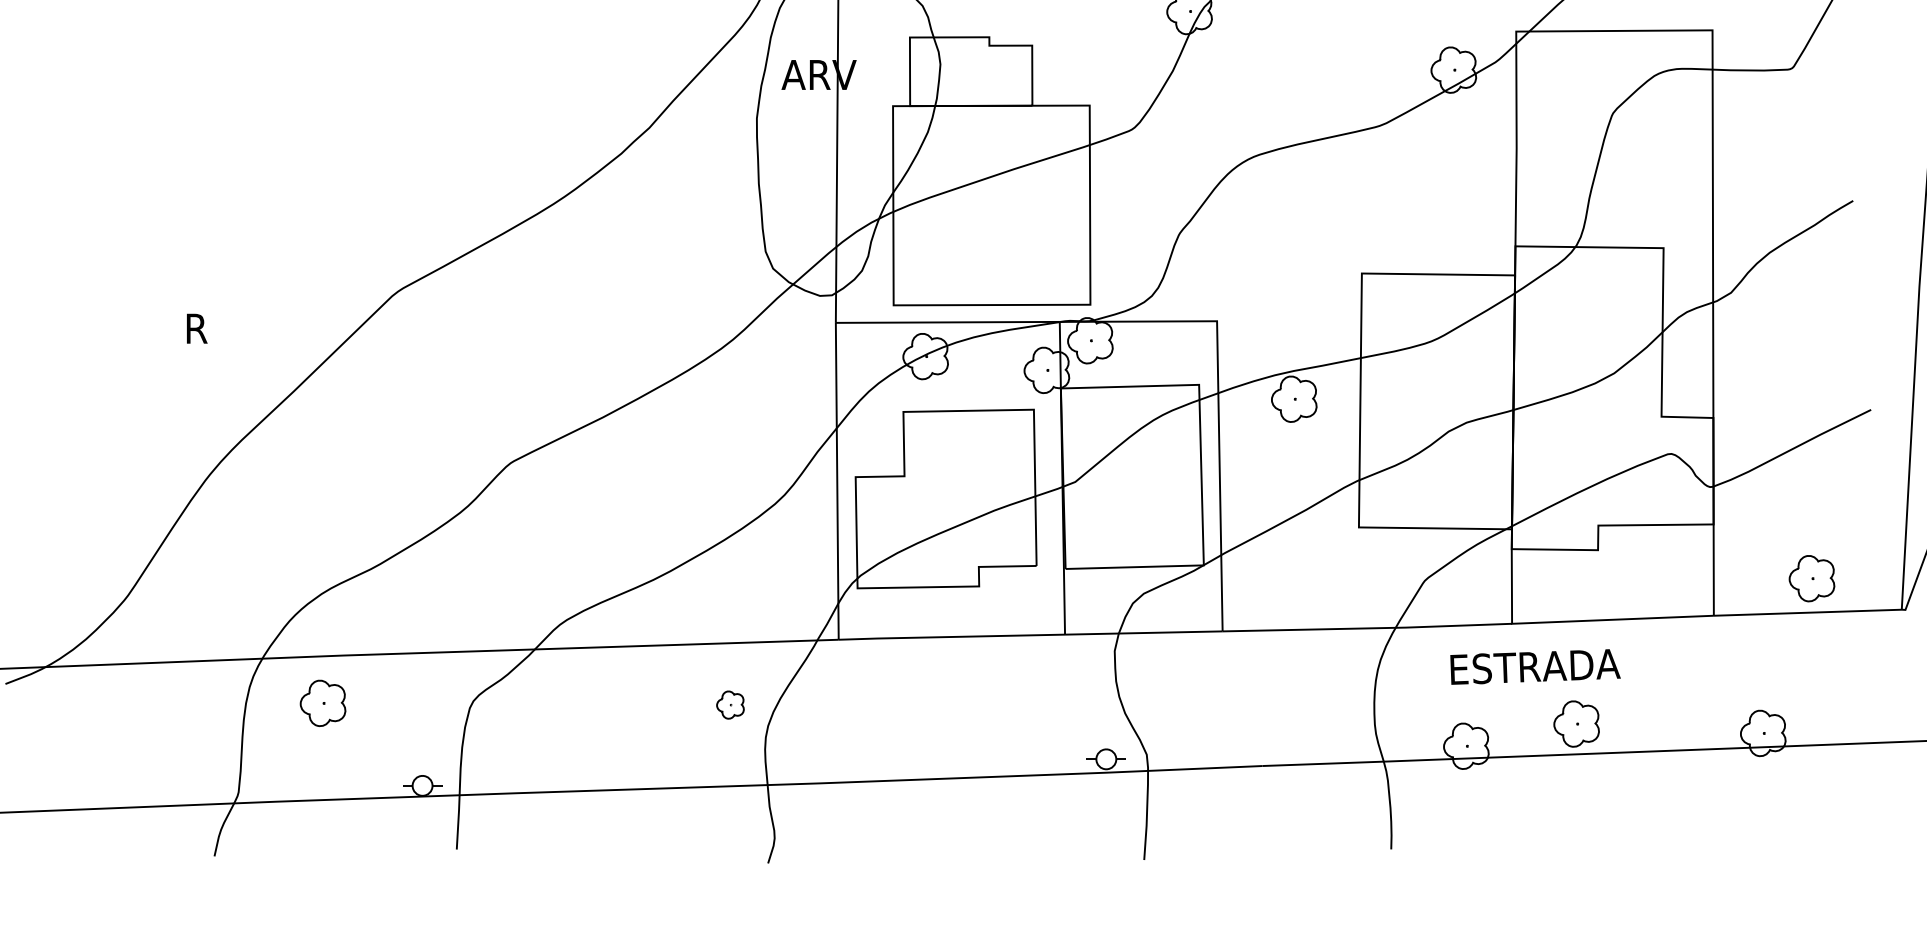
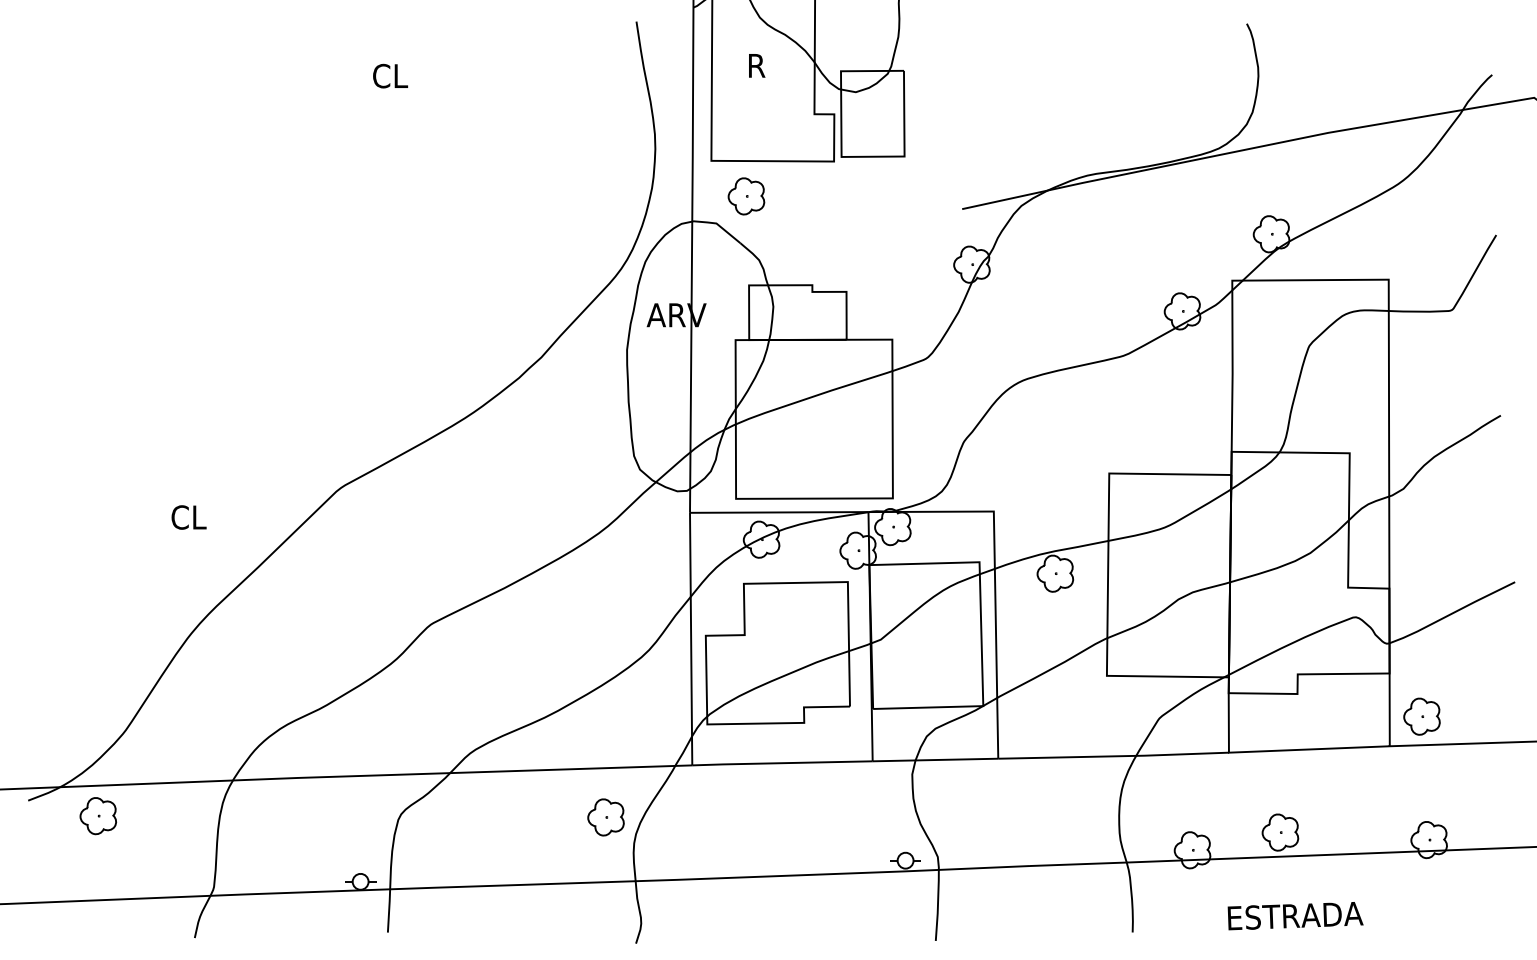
text: (206, 328) -> (188, 517), R -> CL
part: (1811, 578) -> (1421, 716), moved
text: (1535, 667) -> (1295, 916), moved
part: (322, 703) -> (97, 816), moved
part: (729, 705) -> (605, 817), size x1.67

